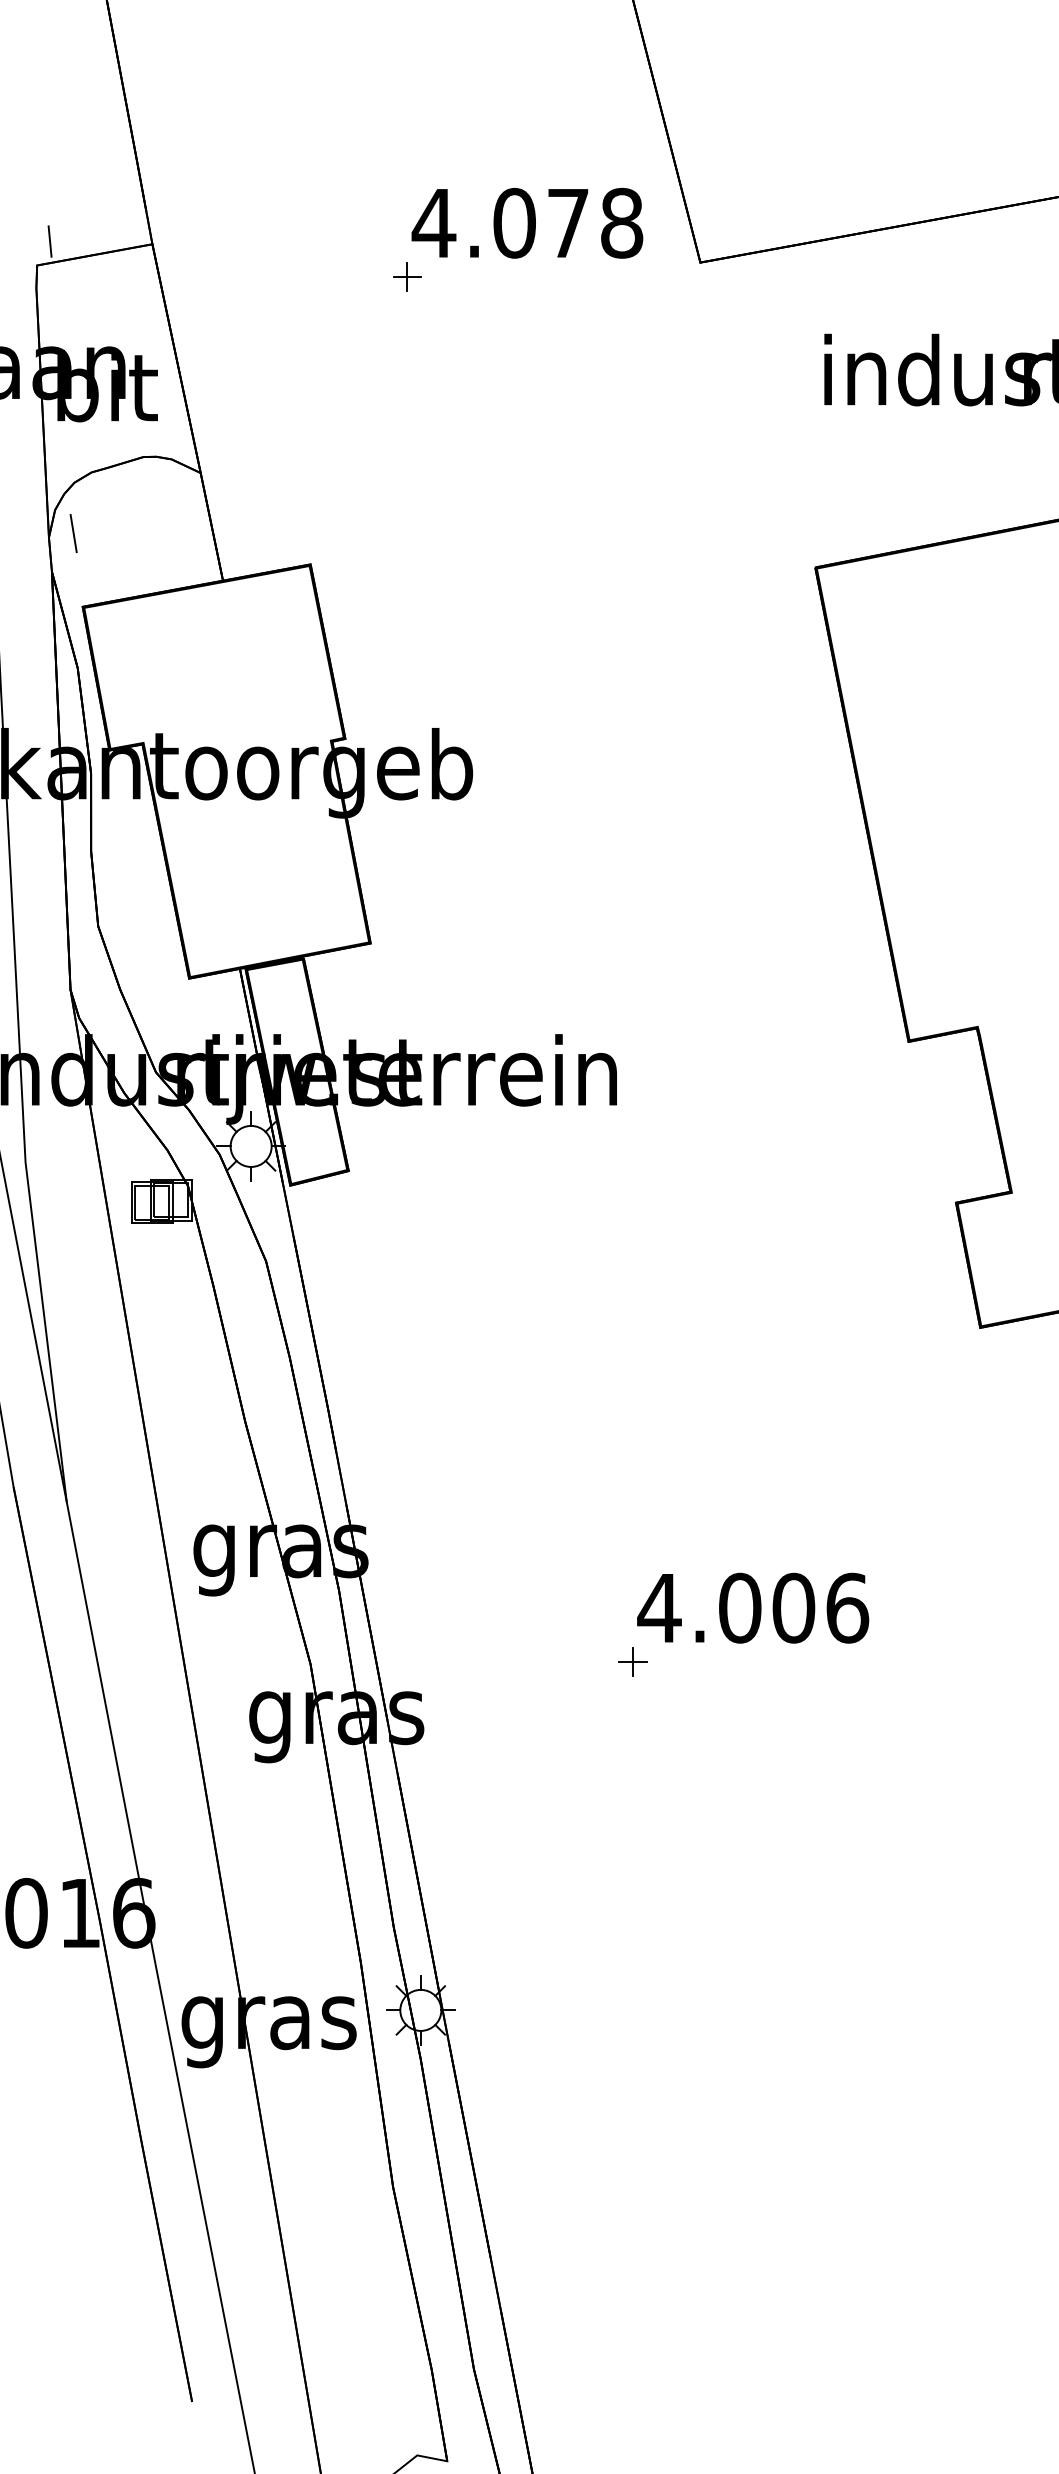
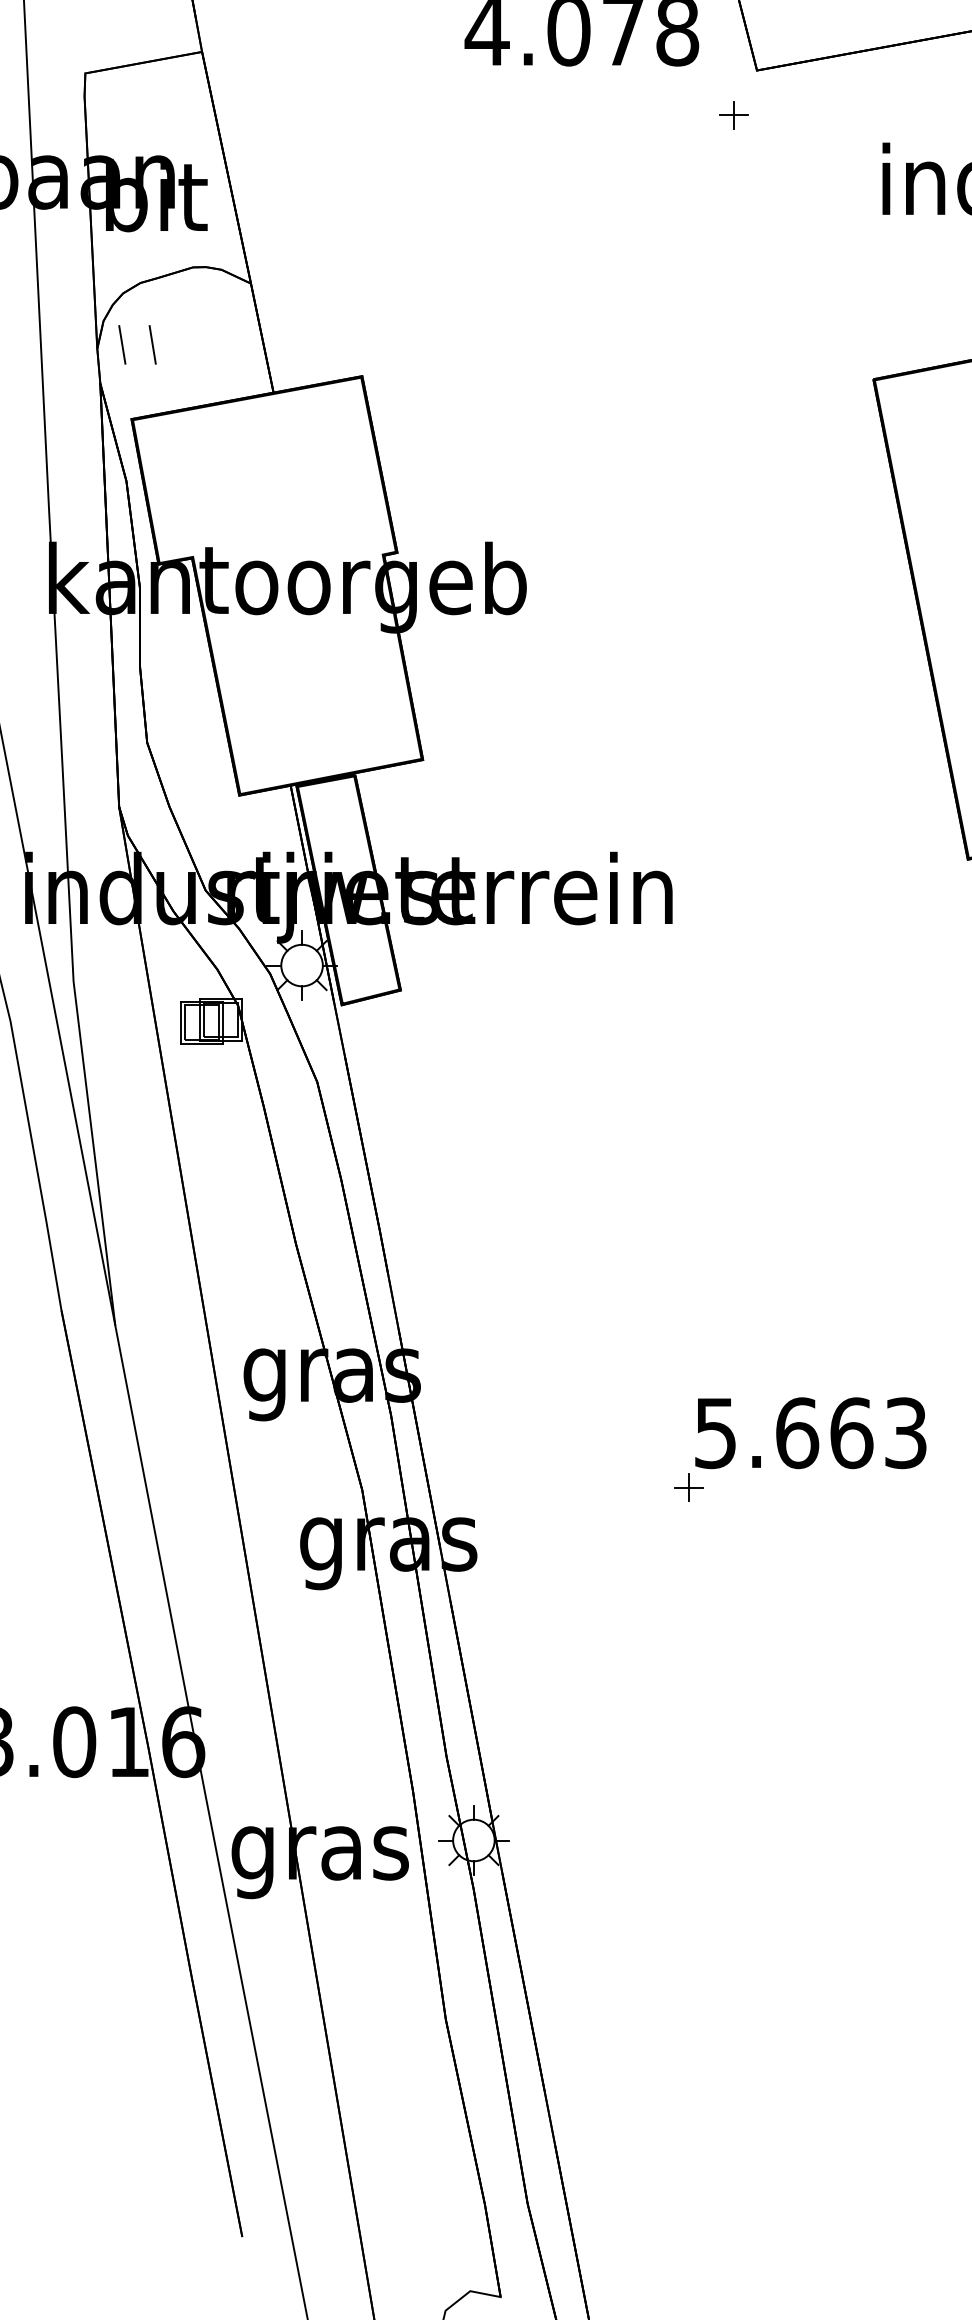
line: (49, 241) -> (97, 49), removed
part: (407, 276) -> (733, 114), moved
line: (103, 533) -> (152, 344), added
text: (753, 1607) -> (810, 1432), 4.006 -> 5.663

